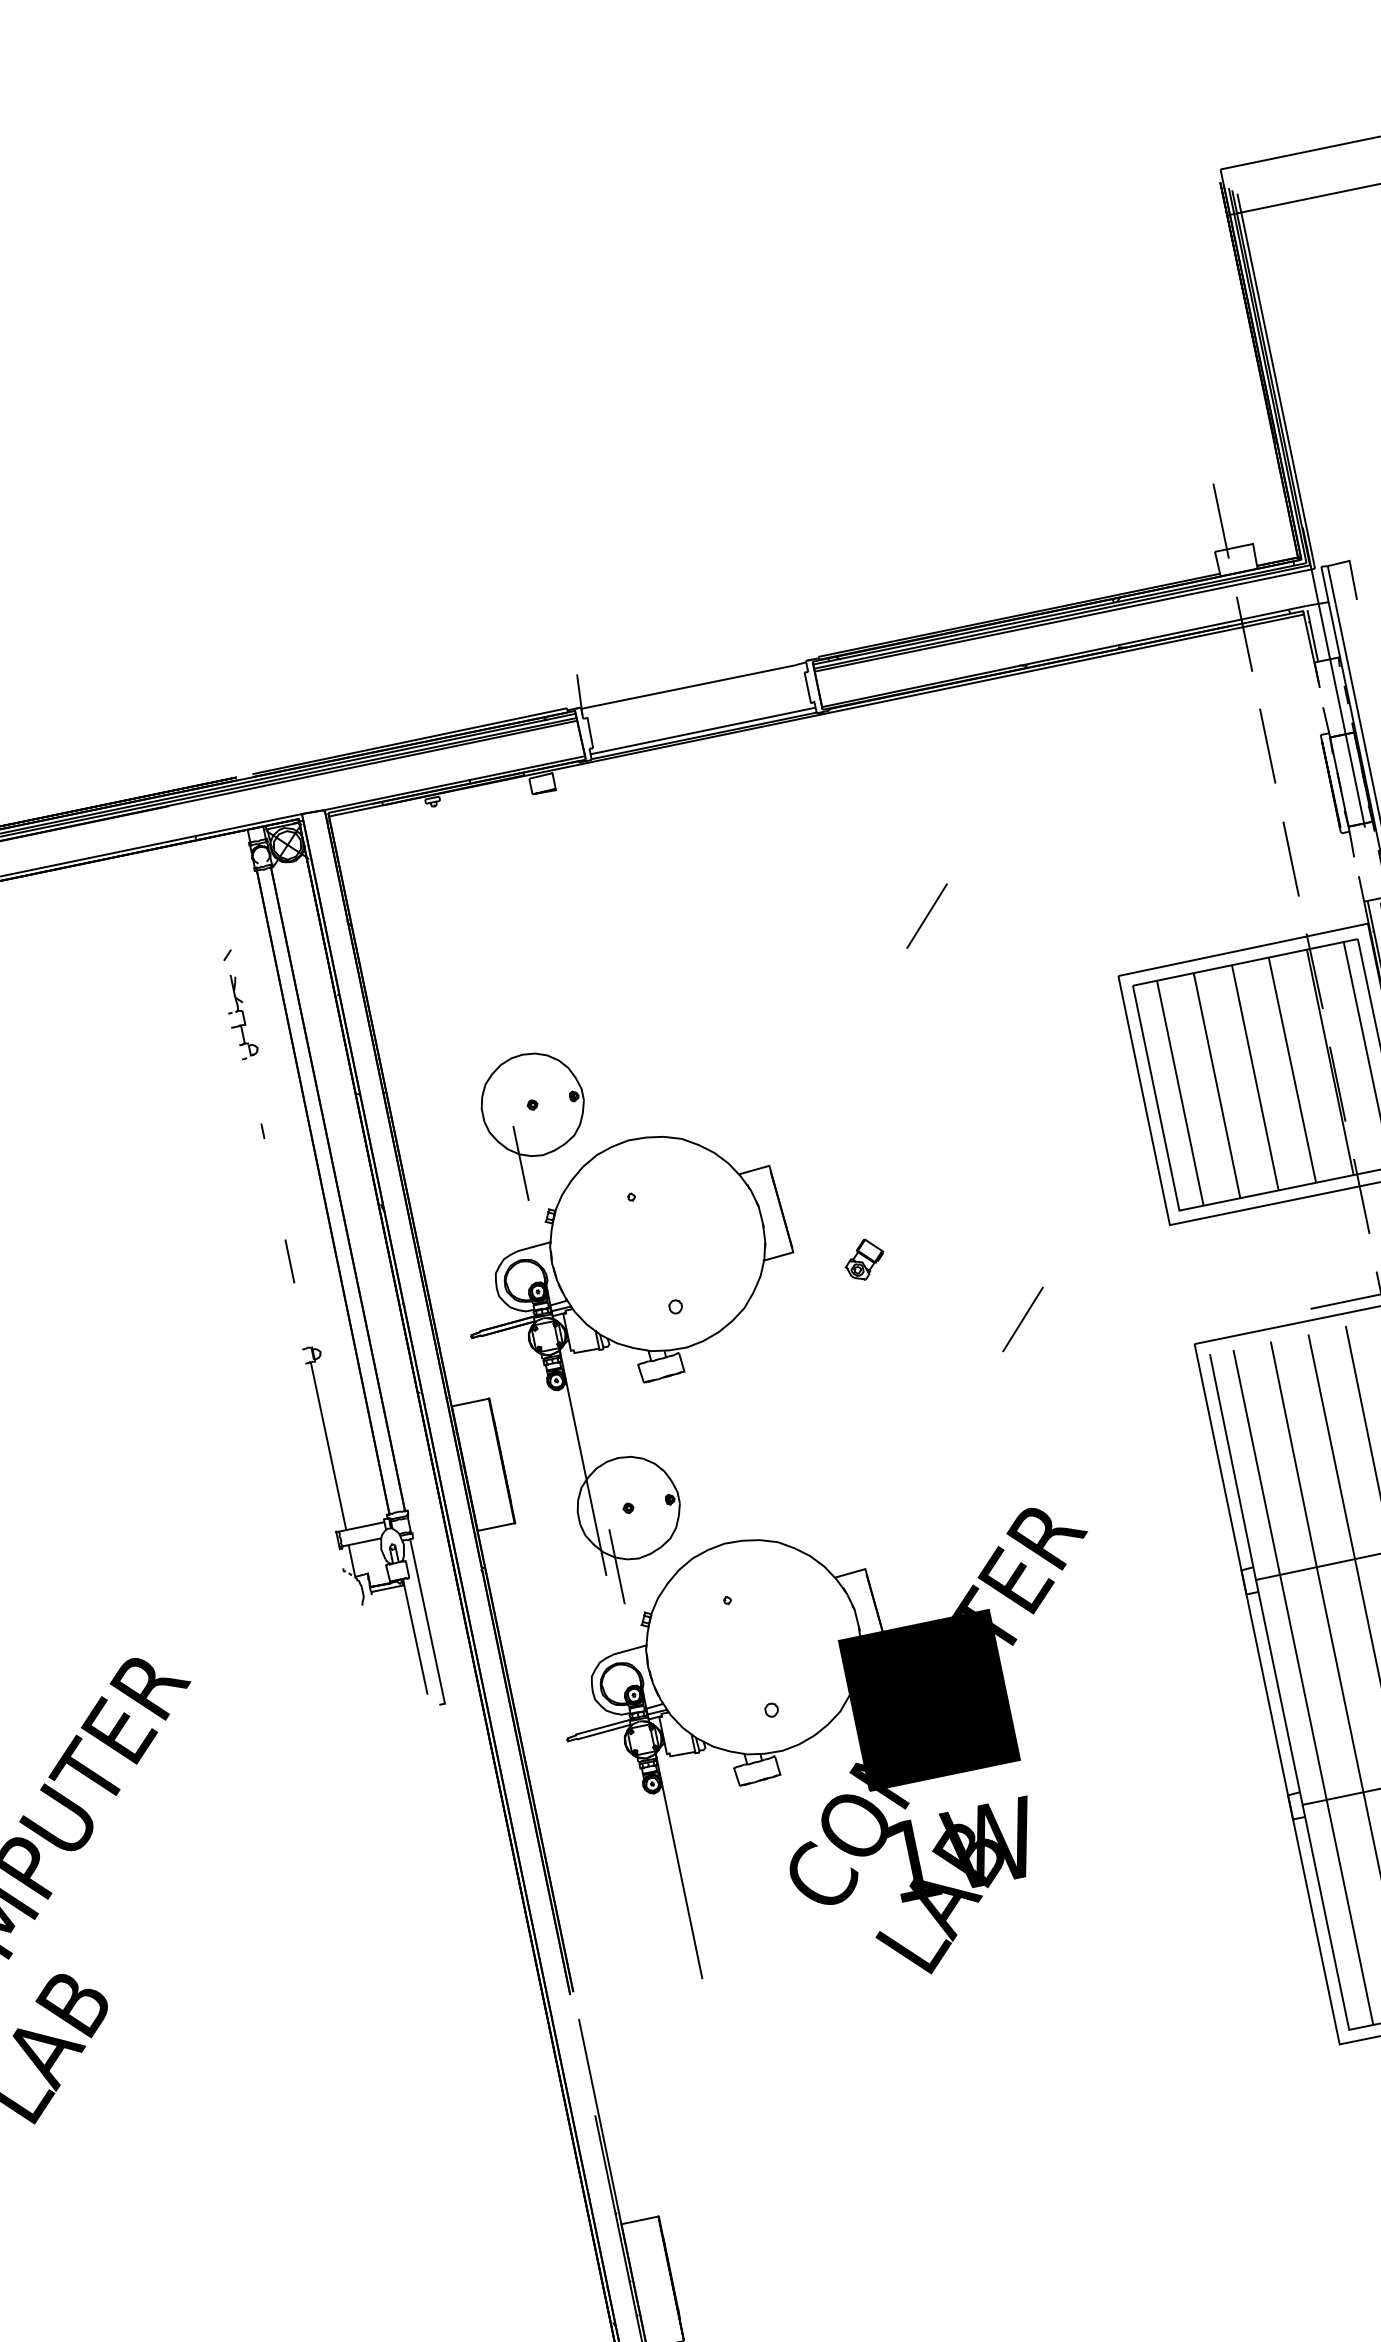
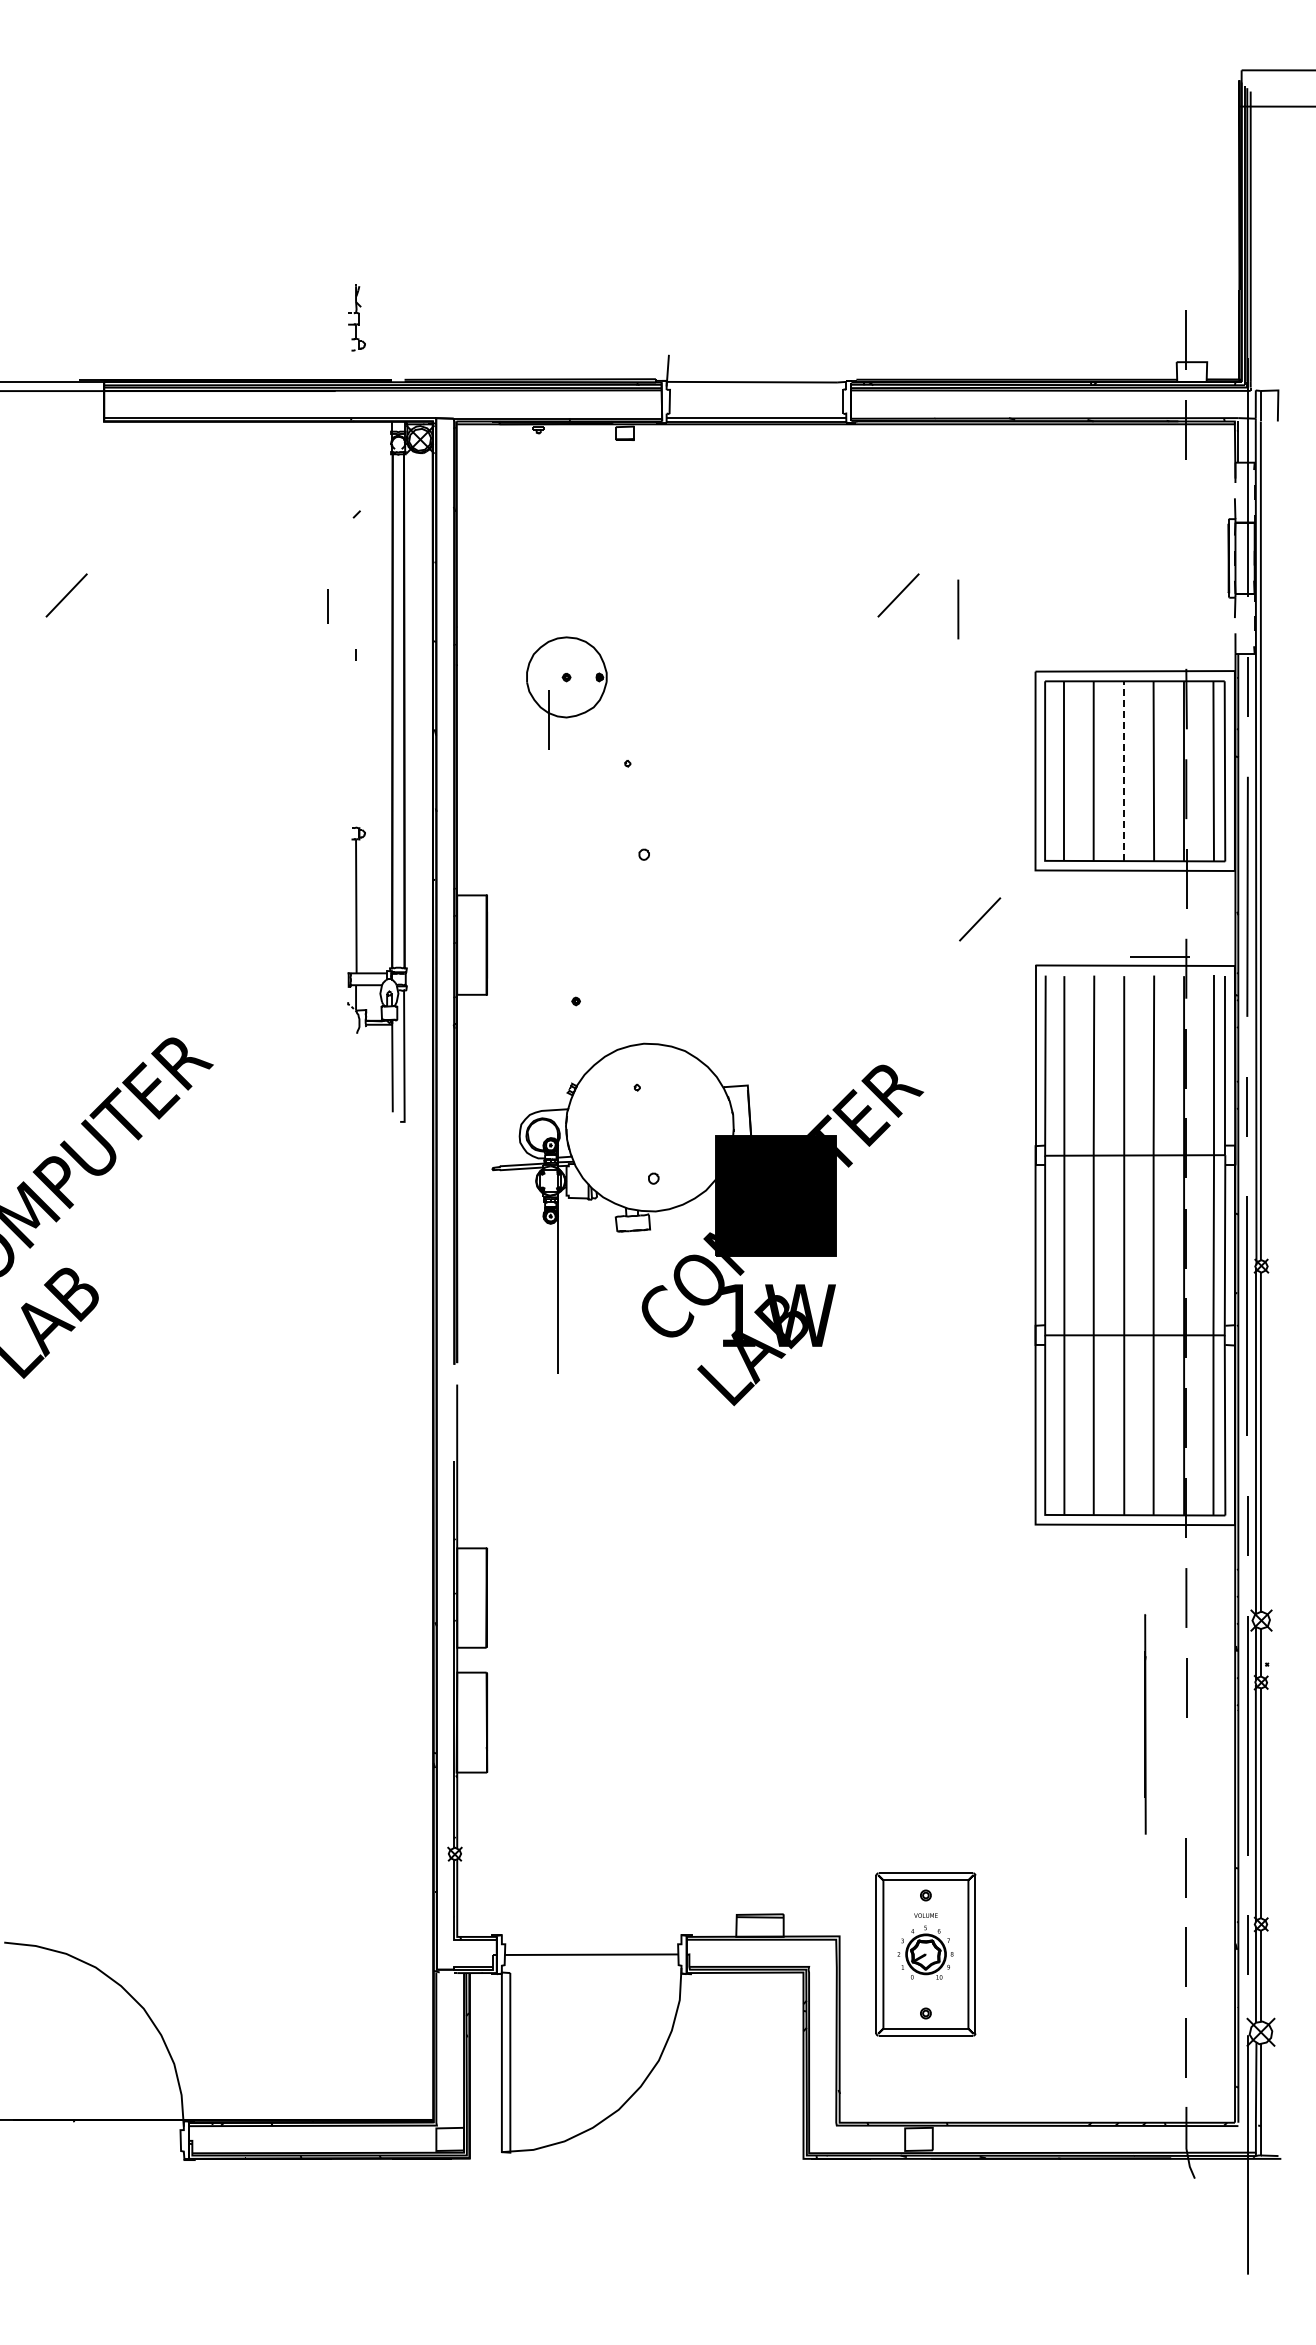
line: (1266, 745) -> (1185, 518), removed
line: (1291, 859) -> (958, 609), moved
part: (239, 1016) -> (356, 317), moved
line: (1255, 1078) -> (1124, 771), solid -> dashed
part: (863, 1259) -> (795, 848), removed
line: (289, 1261) -> (327, 606), moved
line: (1023, 1319) -> (980, 919), moved
part: (646, 1366) -> (612, 895), removed

